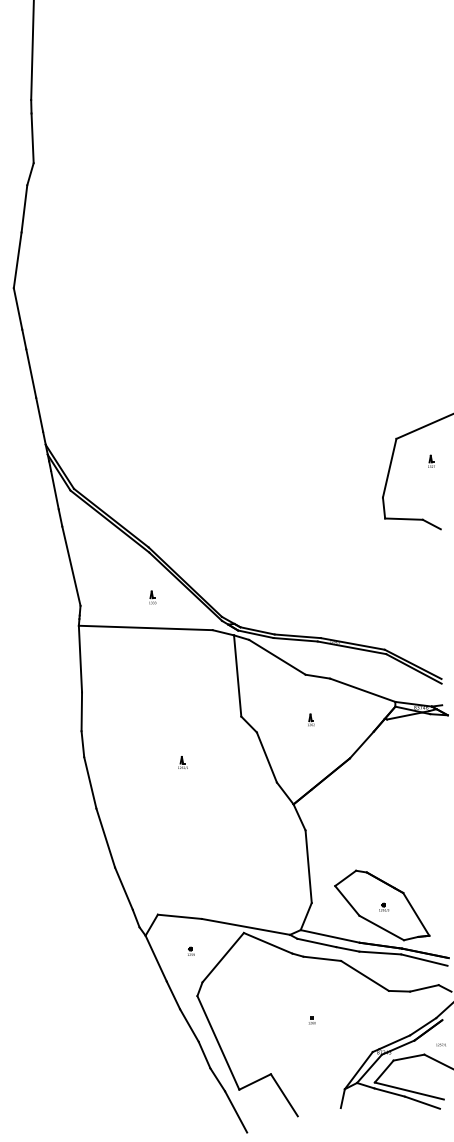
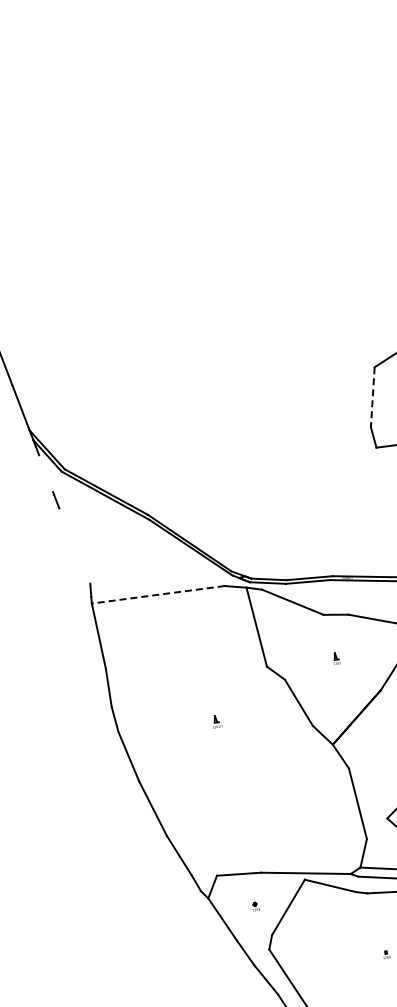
line: (389, 468) -> (372, 397), solid -> dashed
line: (54, 489) -> (45, 473), removed
line: (71, 565) -> (74, 545), removed
part: (152, 597) -> (159, 563), removed
line: (145, 627) -> (157, 594), solid -> dashed

